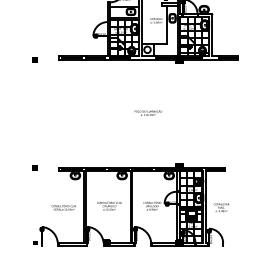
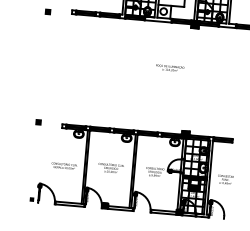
text: (148, 112) -> (170, 67), moved

